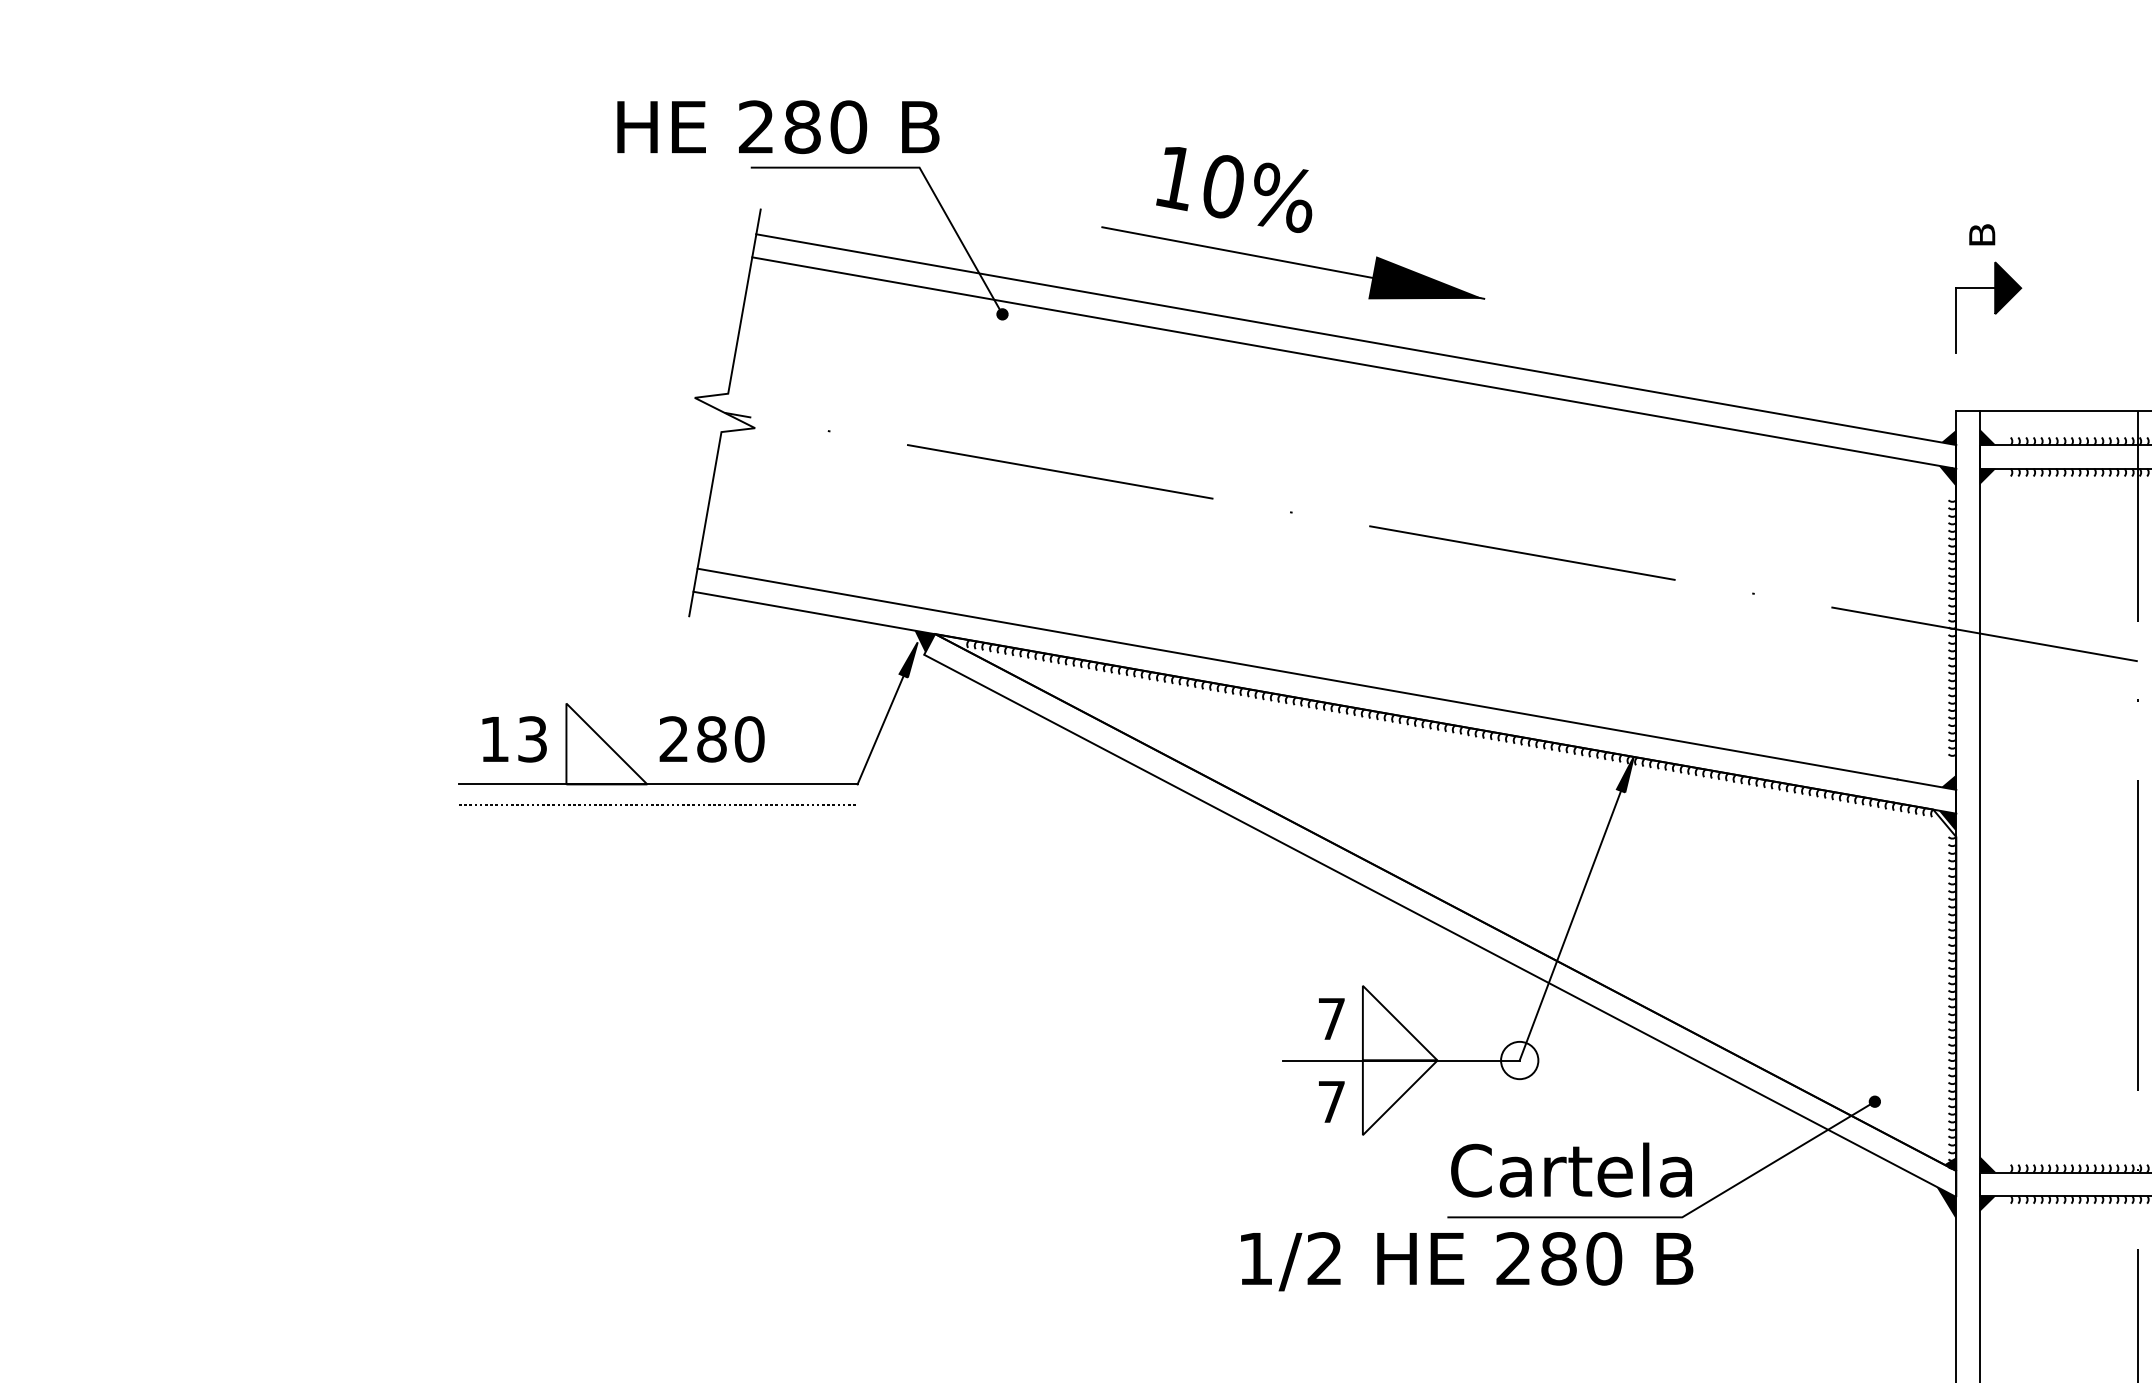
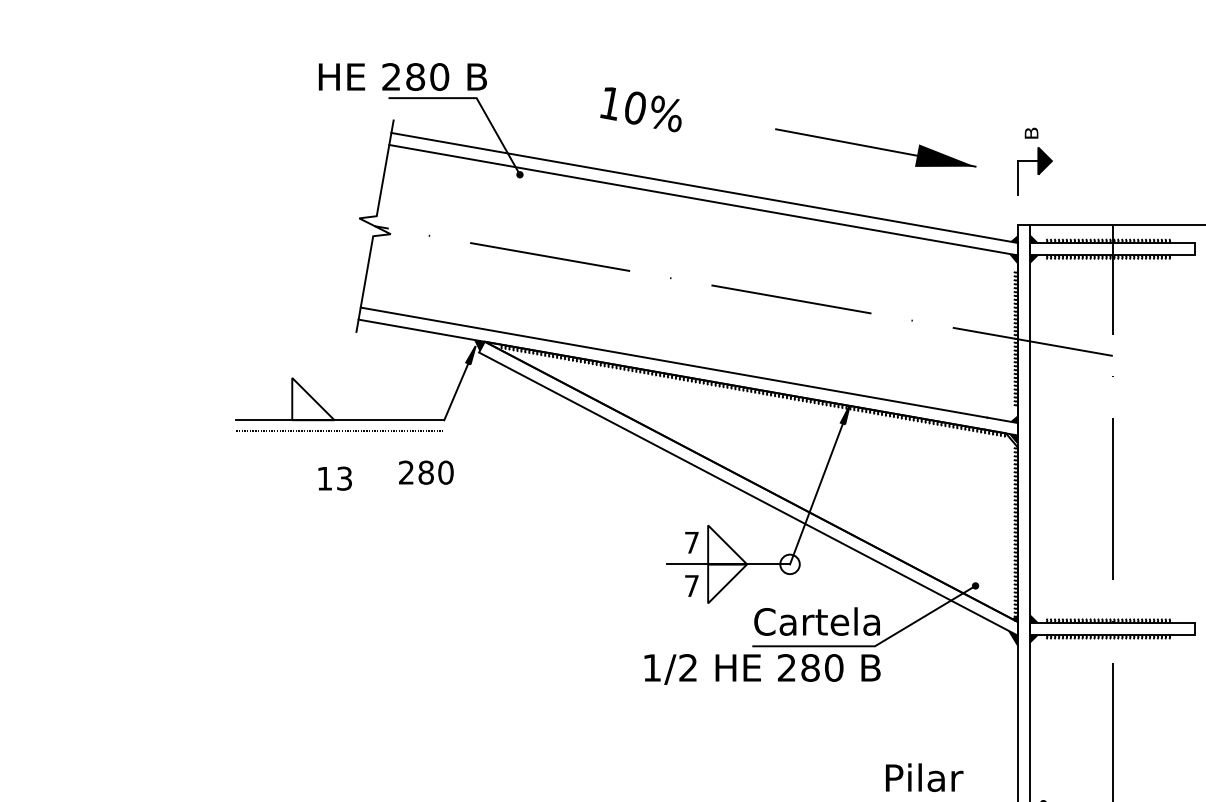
part: (1292, 262) -> (875, 147), moved
text: (513, 738) -> (334, 478), moved
text: (712, 738) -> (426, 472), moved

